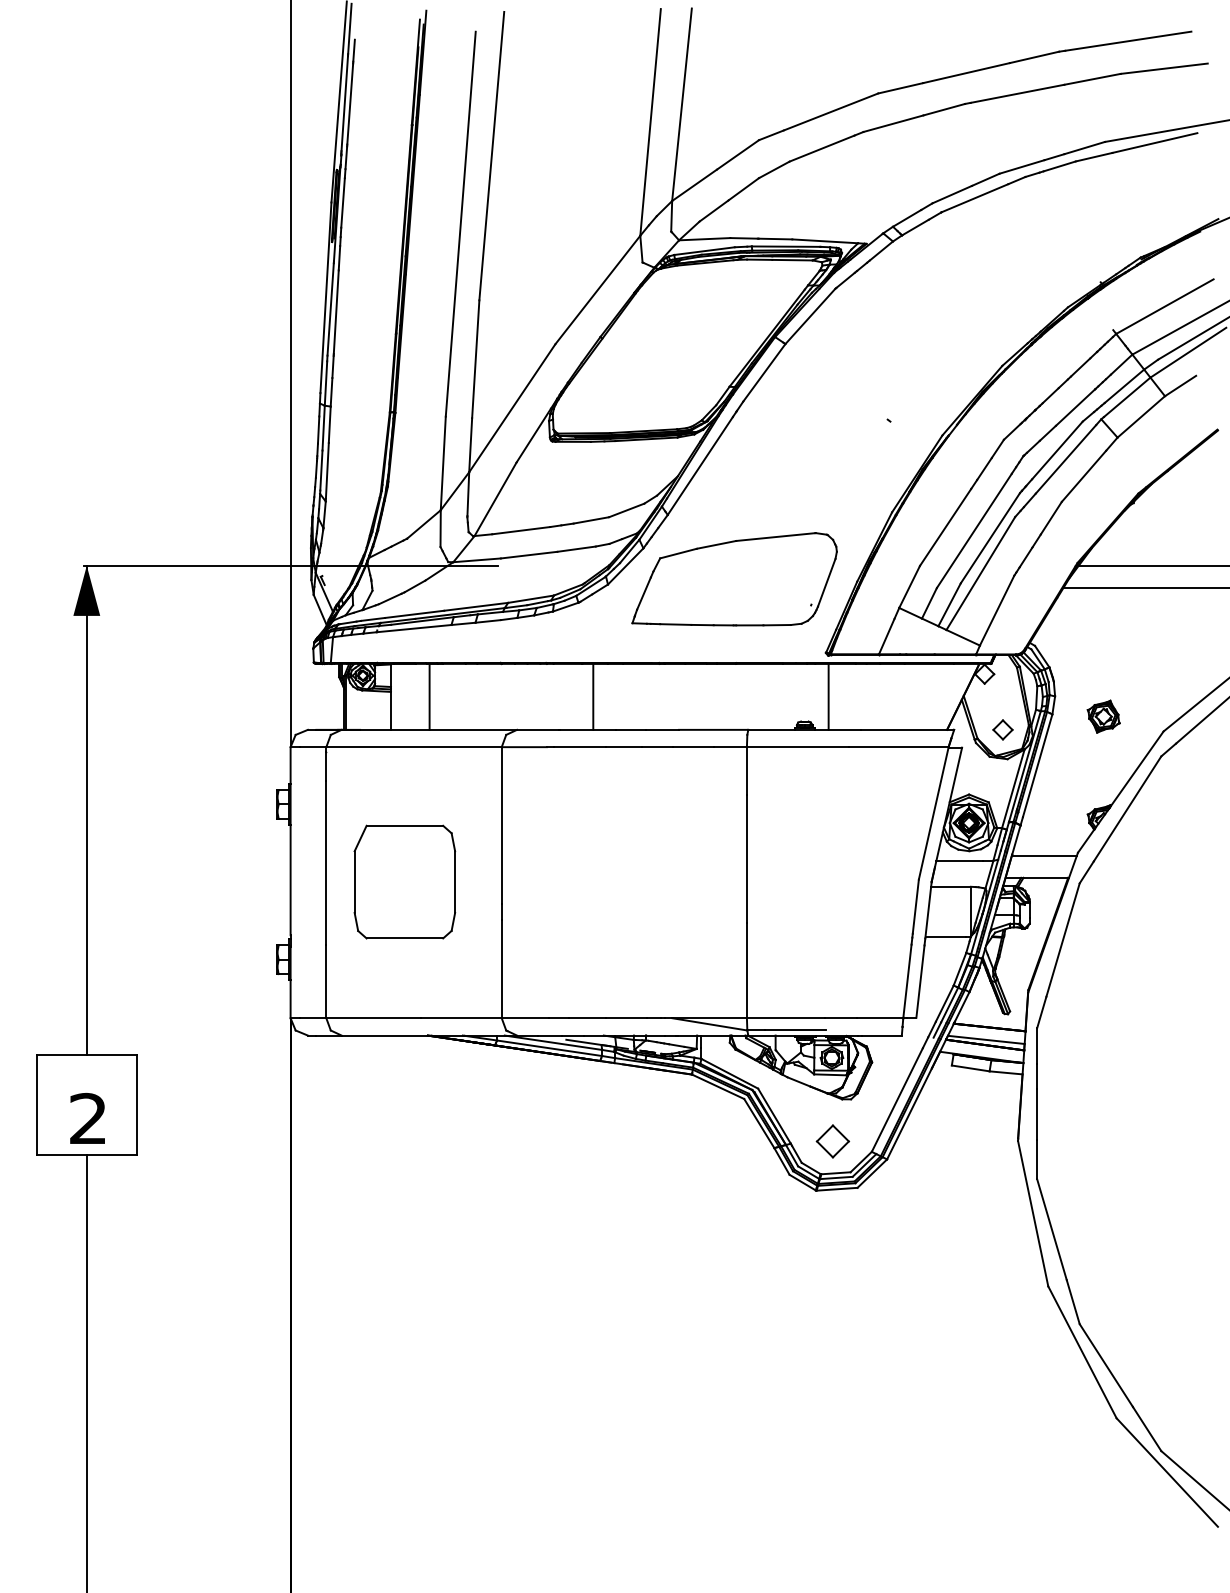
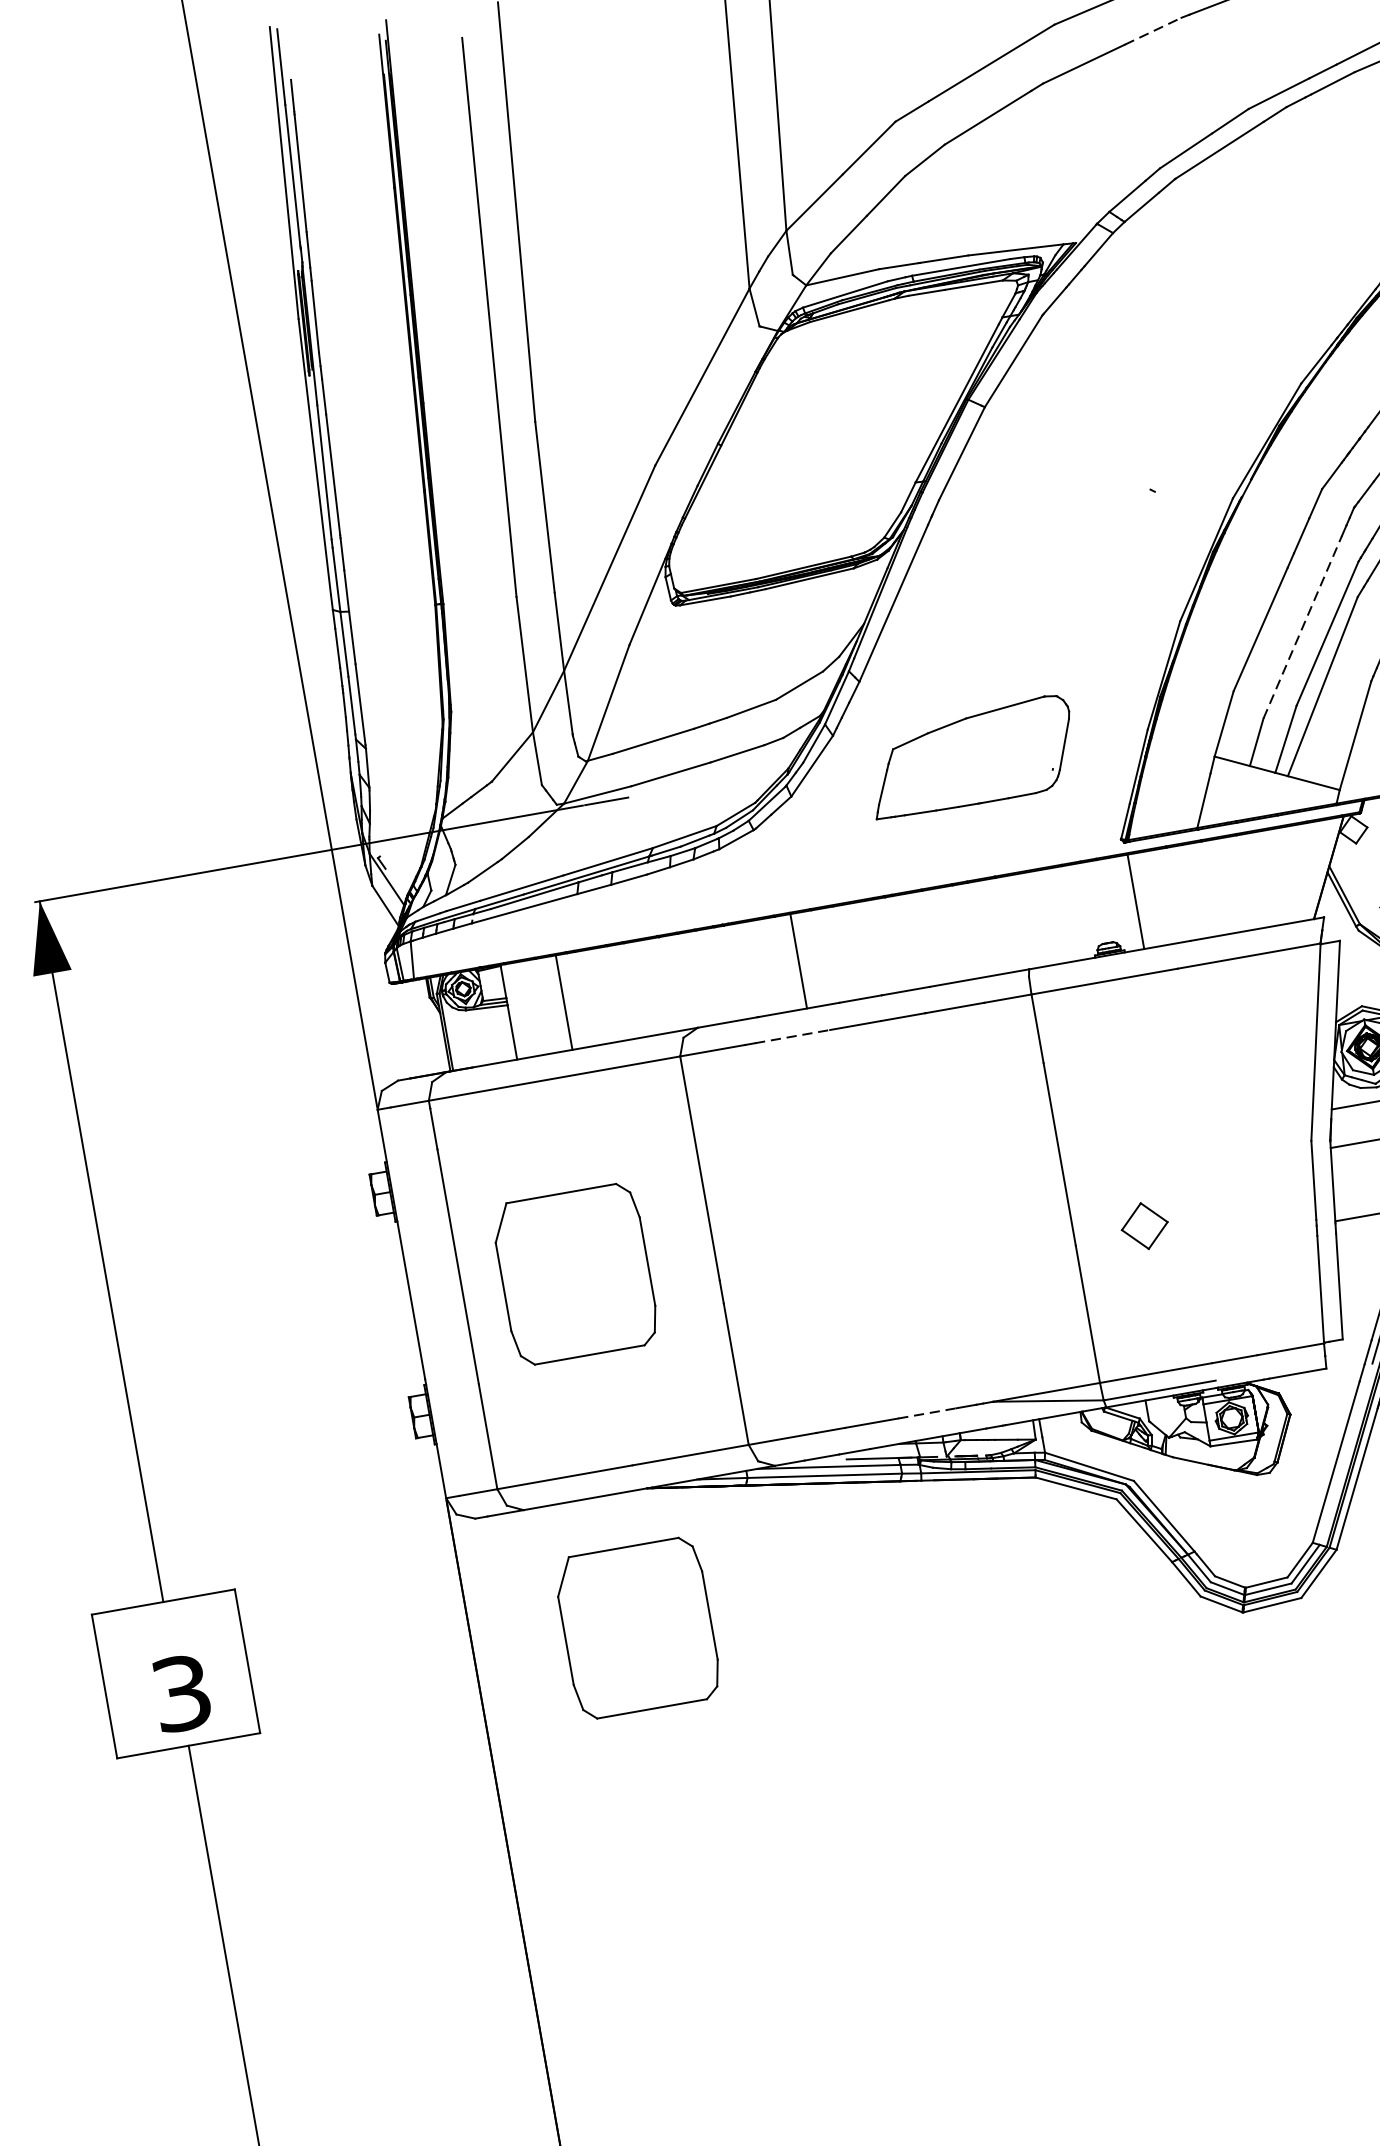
line: (944, 109) -> (1153, 30), solid -> dashed
line: (974, 530) -> (1302, 626), solid -> dashed
part: (734, 579) -> (971, 757), size x0.7
line: (580, 747) -> (793, 1037), solid -> dashed
line: (626, 1018) -> (927, 1413), solid -> dashed
text: (88, 1118) -> (181, 1692), 2 -> 3
part: (404, 1128) -> (637, 1627), added
part: (832, 1141) -> (1144, 1226), moved

